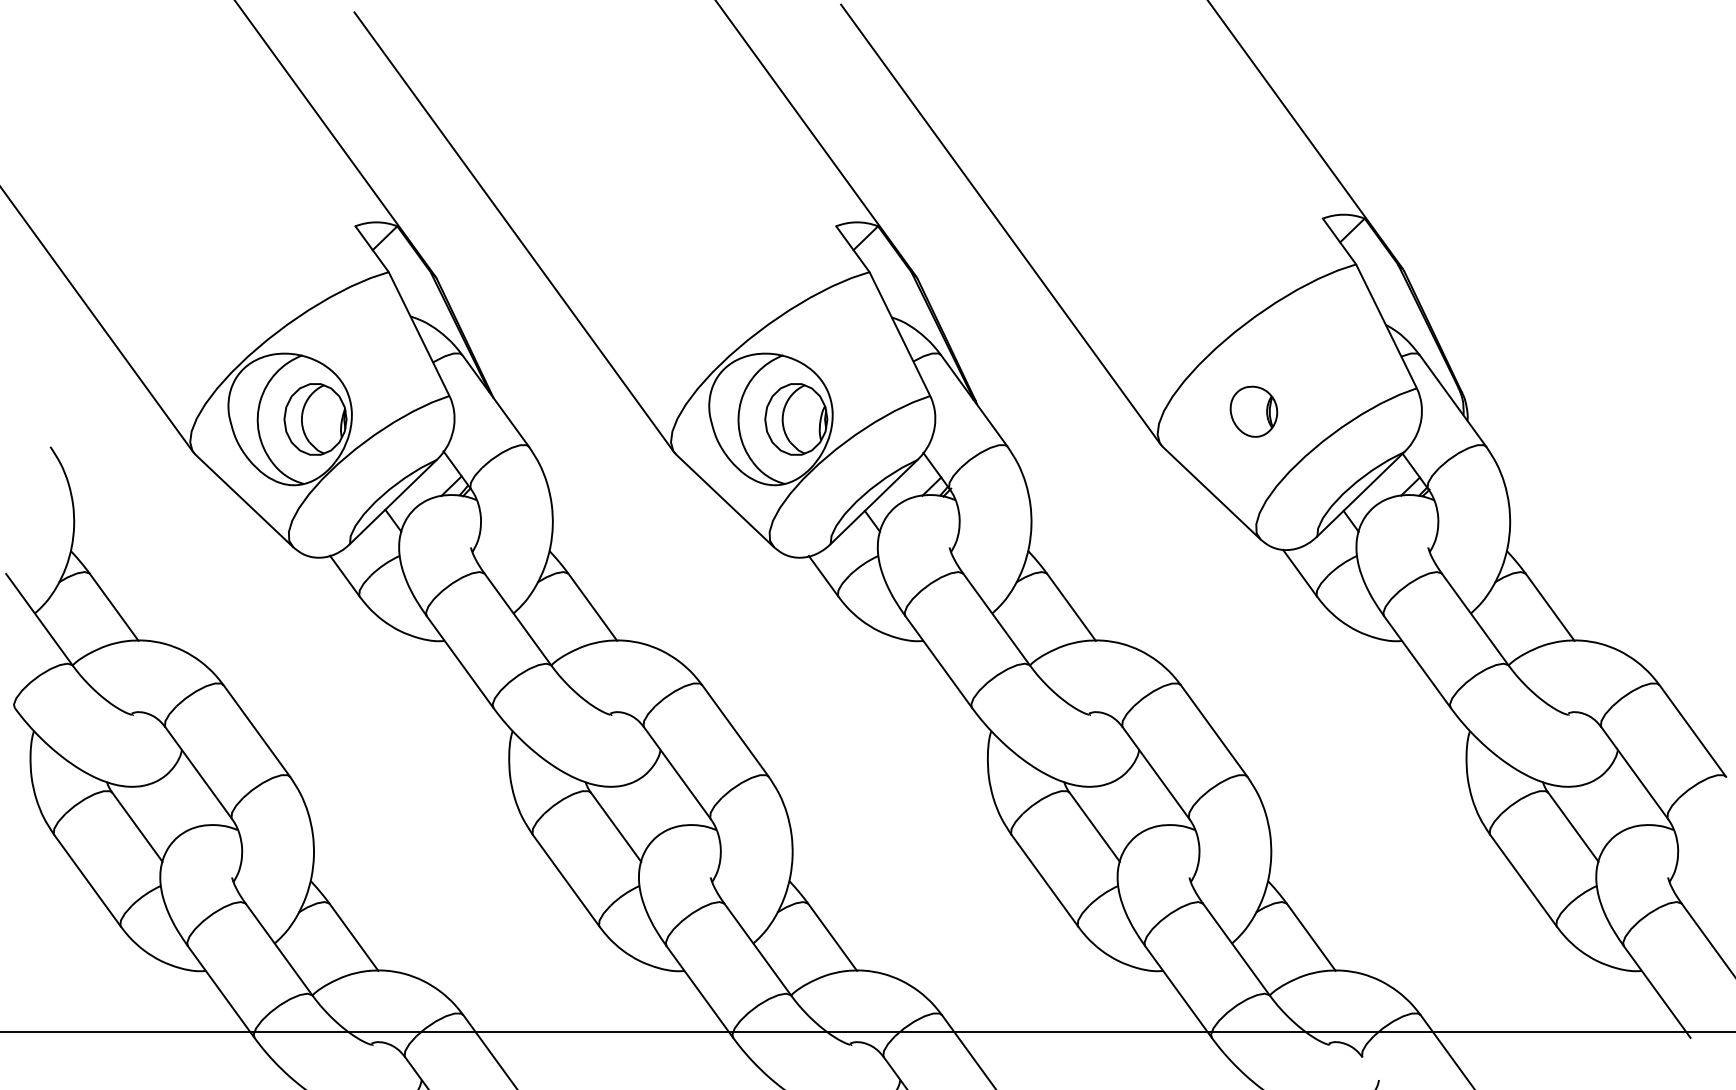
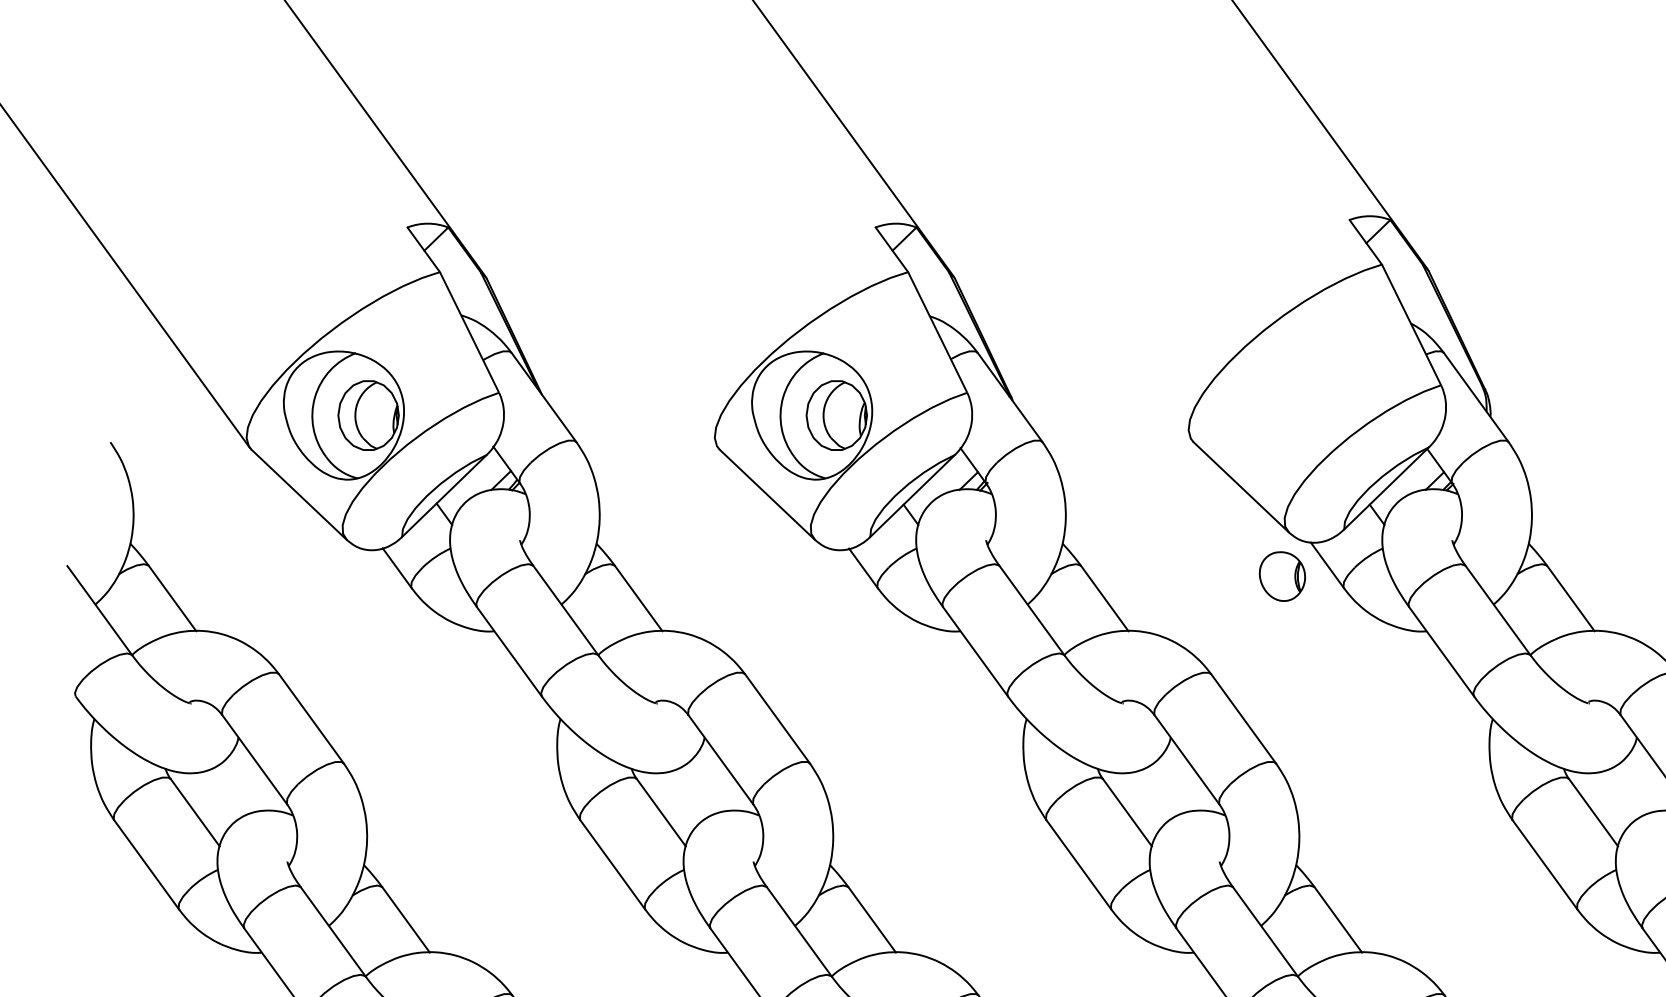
line: (1000, 224) -> (1035, 225), removed
line: (514, 232) -> (562, 233), removed
part: (1253, 411) -> (1282, 576), moved

